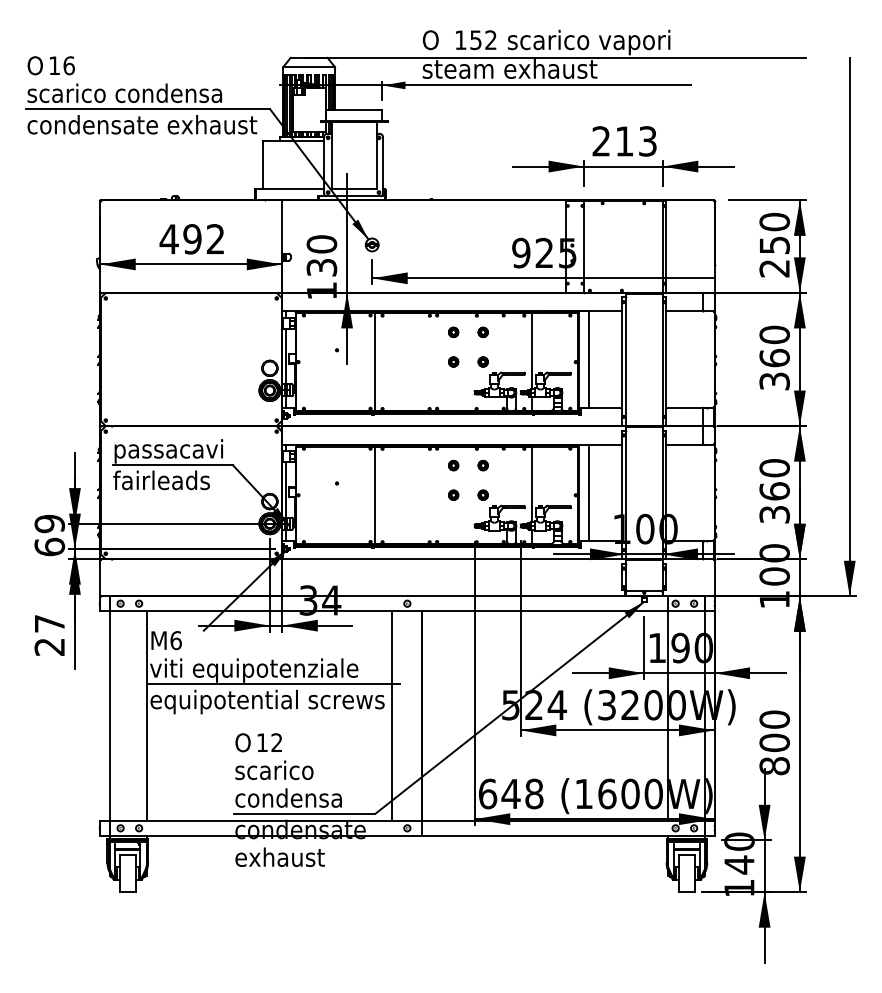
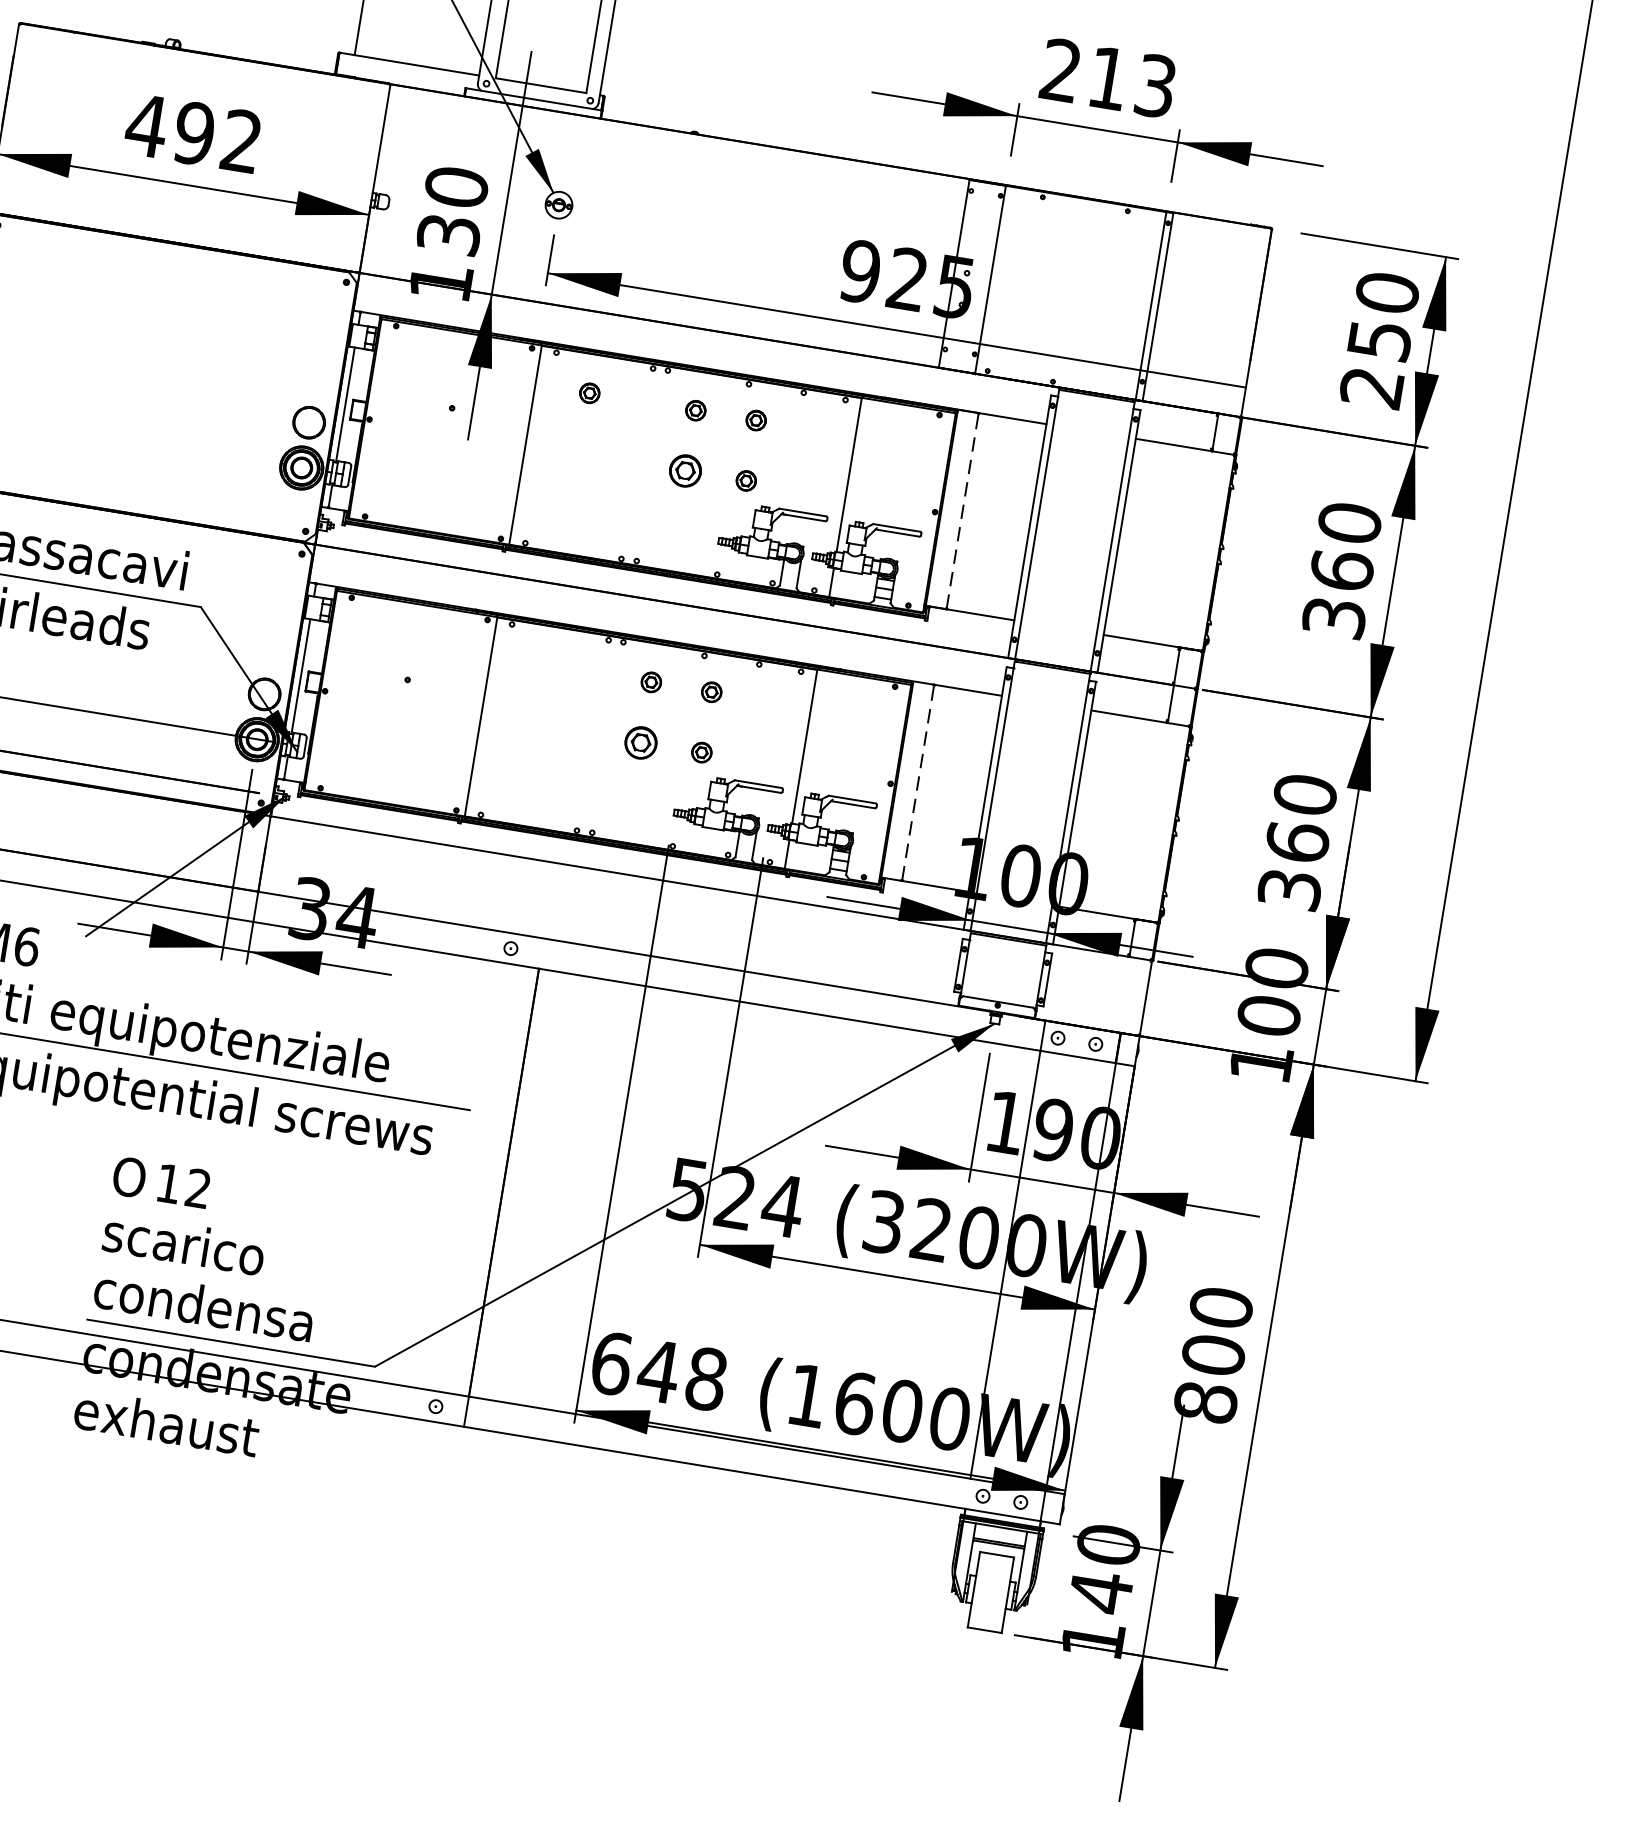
part: (401, 331) -> (589, 391), added
line: (588, 359) -> (961, 511), solid -> dashed
part: (453, 361) -> (685, 470), size x1.6
line: (588, 492) -> (917, 782), solid -> dashed
part: (453, 494) -> (641, 741), size x1.6
line: (392, 715) -> (443, 1171), removed

